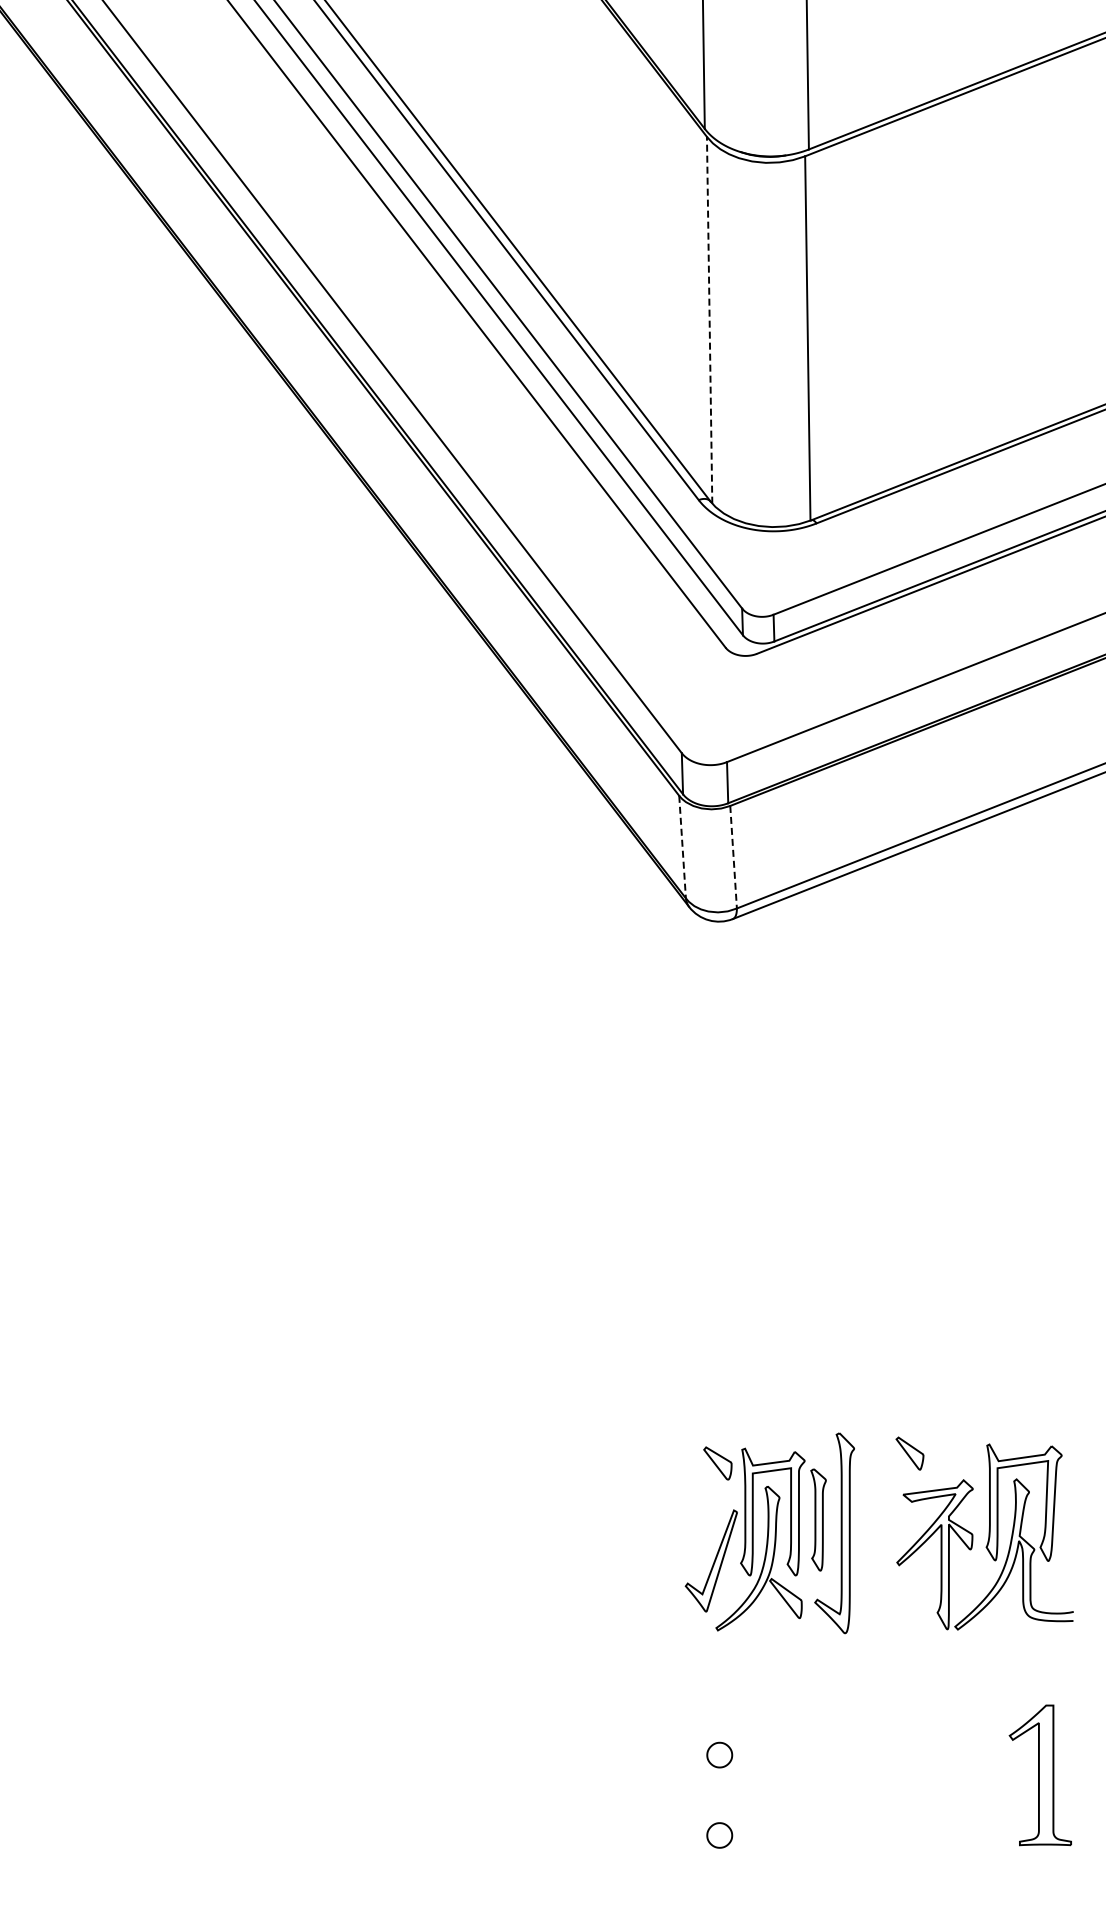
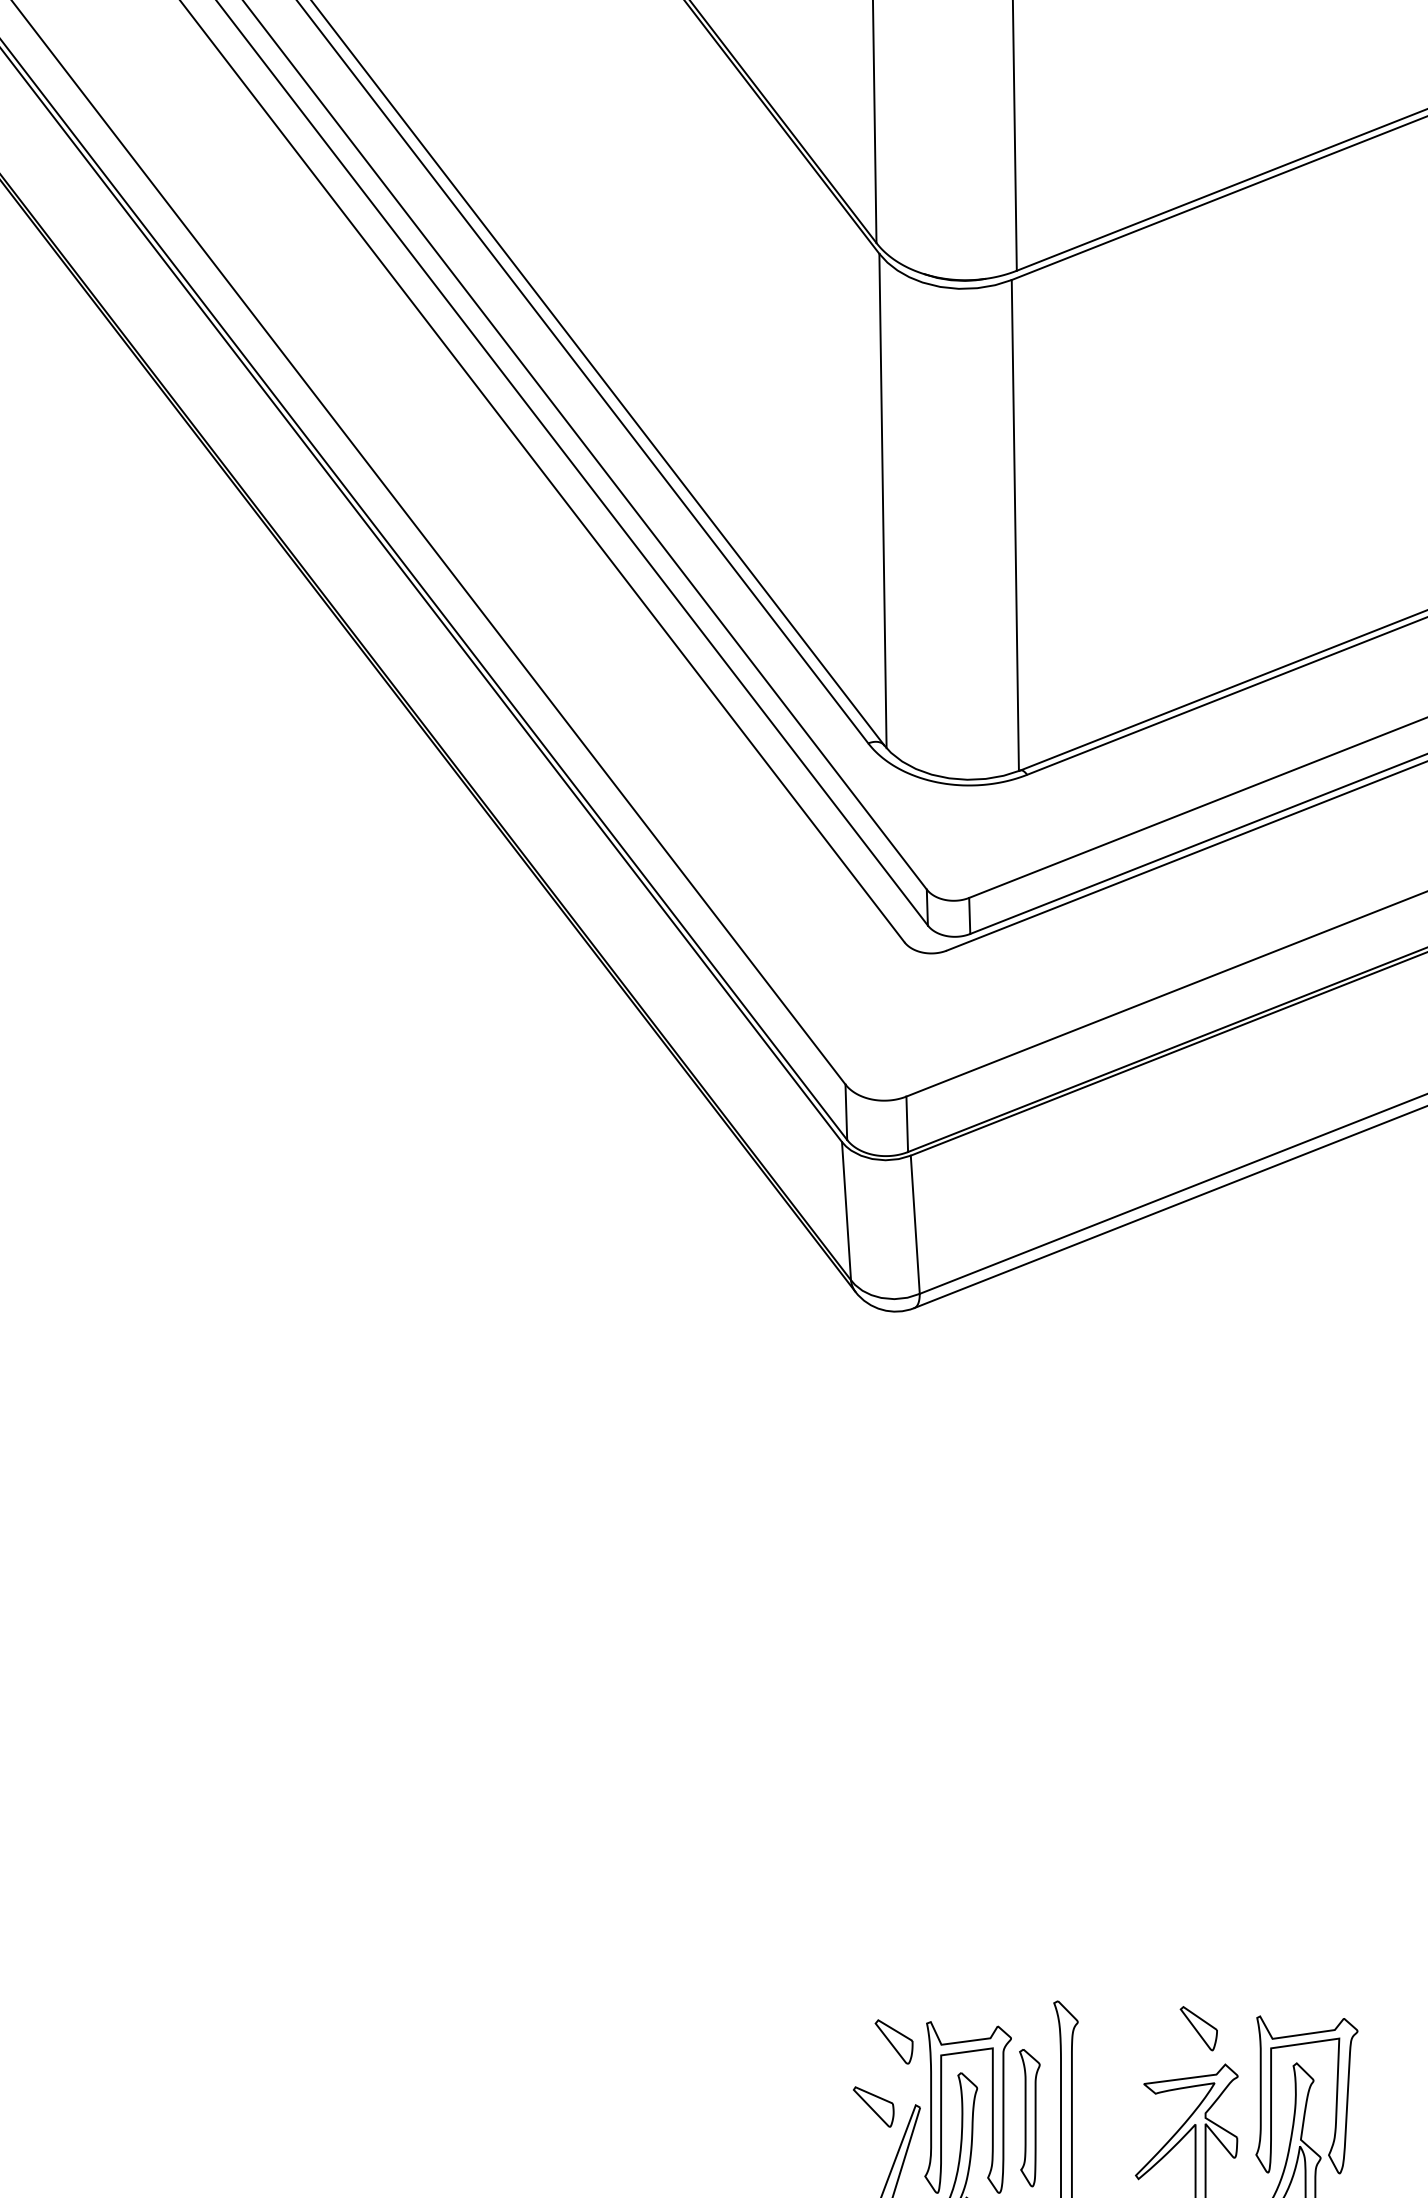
line: (709, 319) -> (882, 499), dashed -> solid
line: (682, 847) -> (846, 1211), dashed -> solid
line: (733, 857) -> (915, 1225), dashed -> solid
part: (909, 1453) -> (1198, 2028), moved
part: (702, 1511) -> (873, 2106), added

